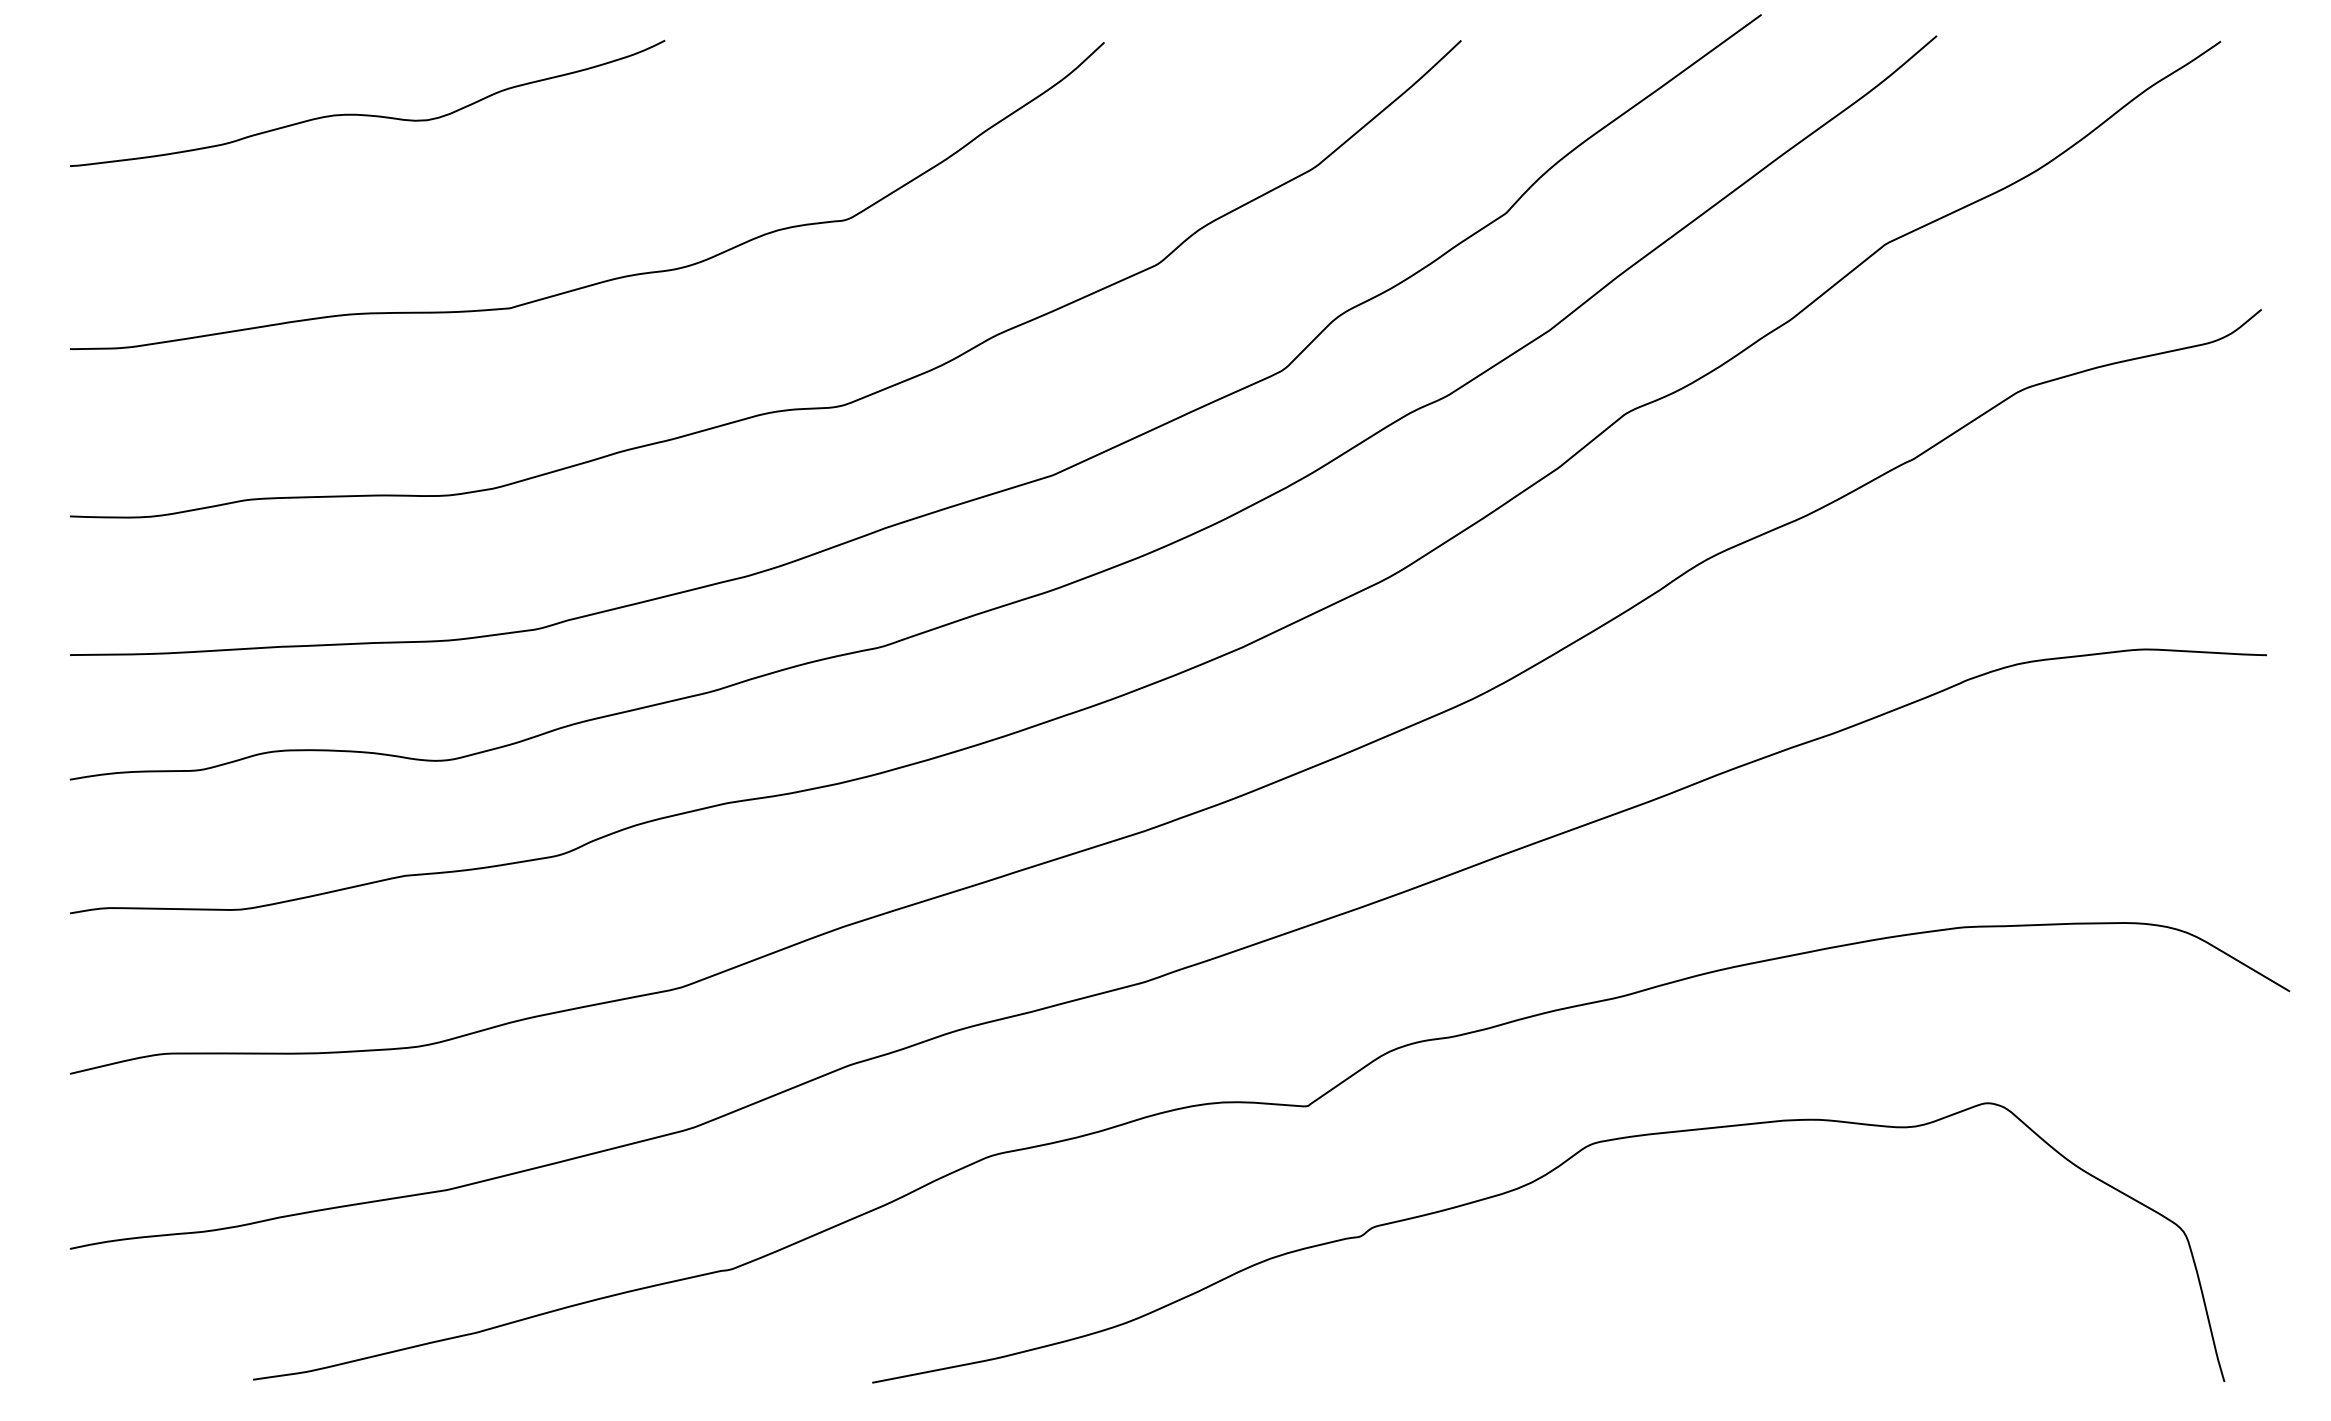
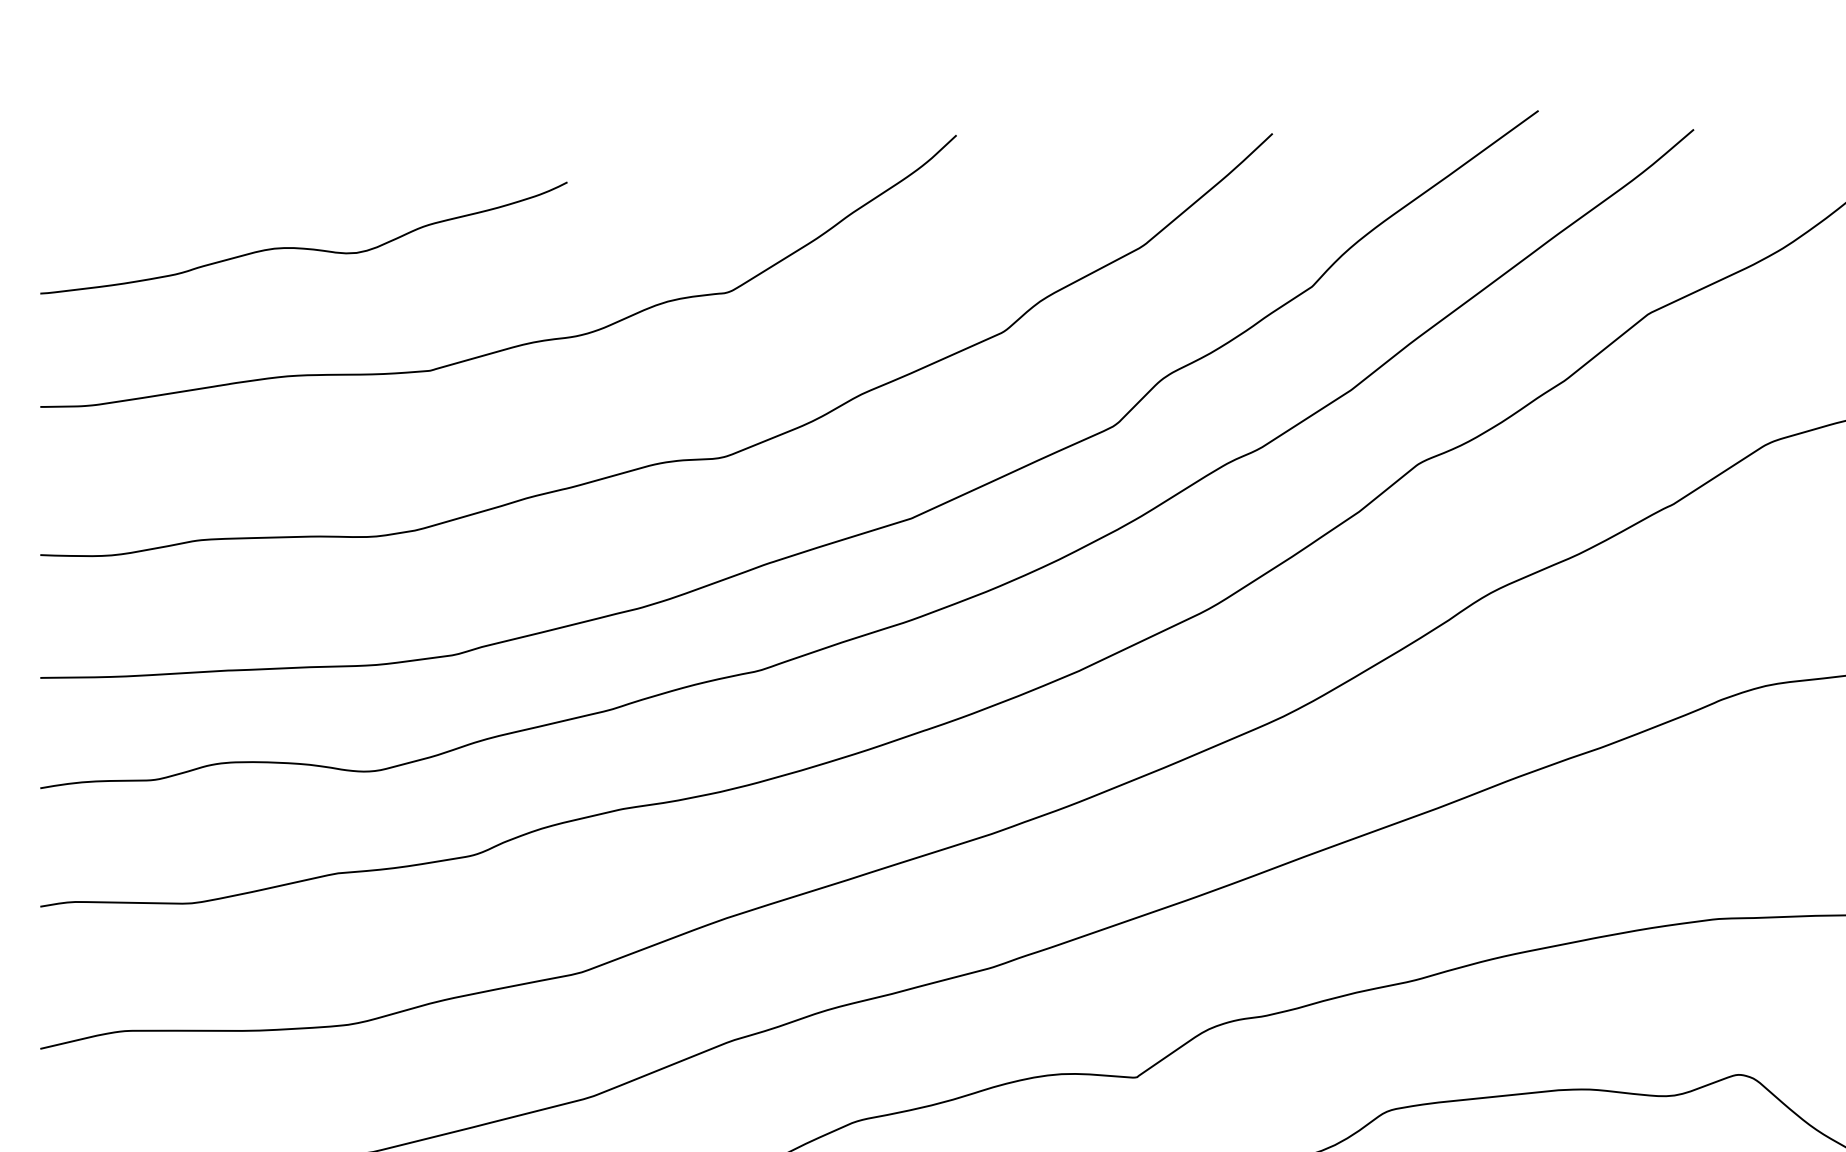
curve: (367, 114) -> (303, 247), moved

